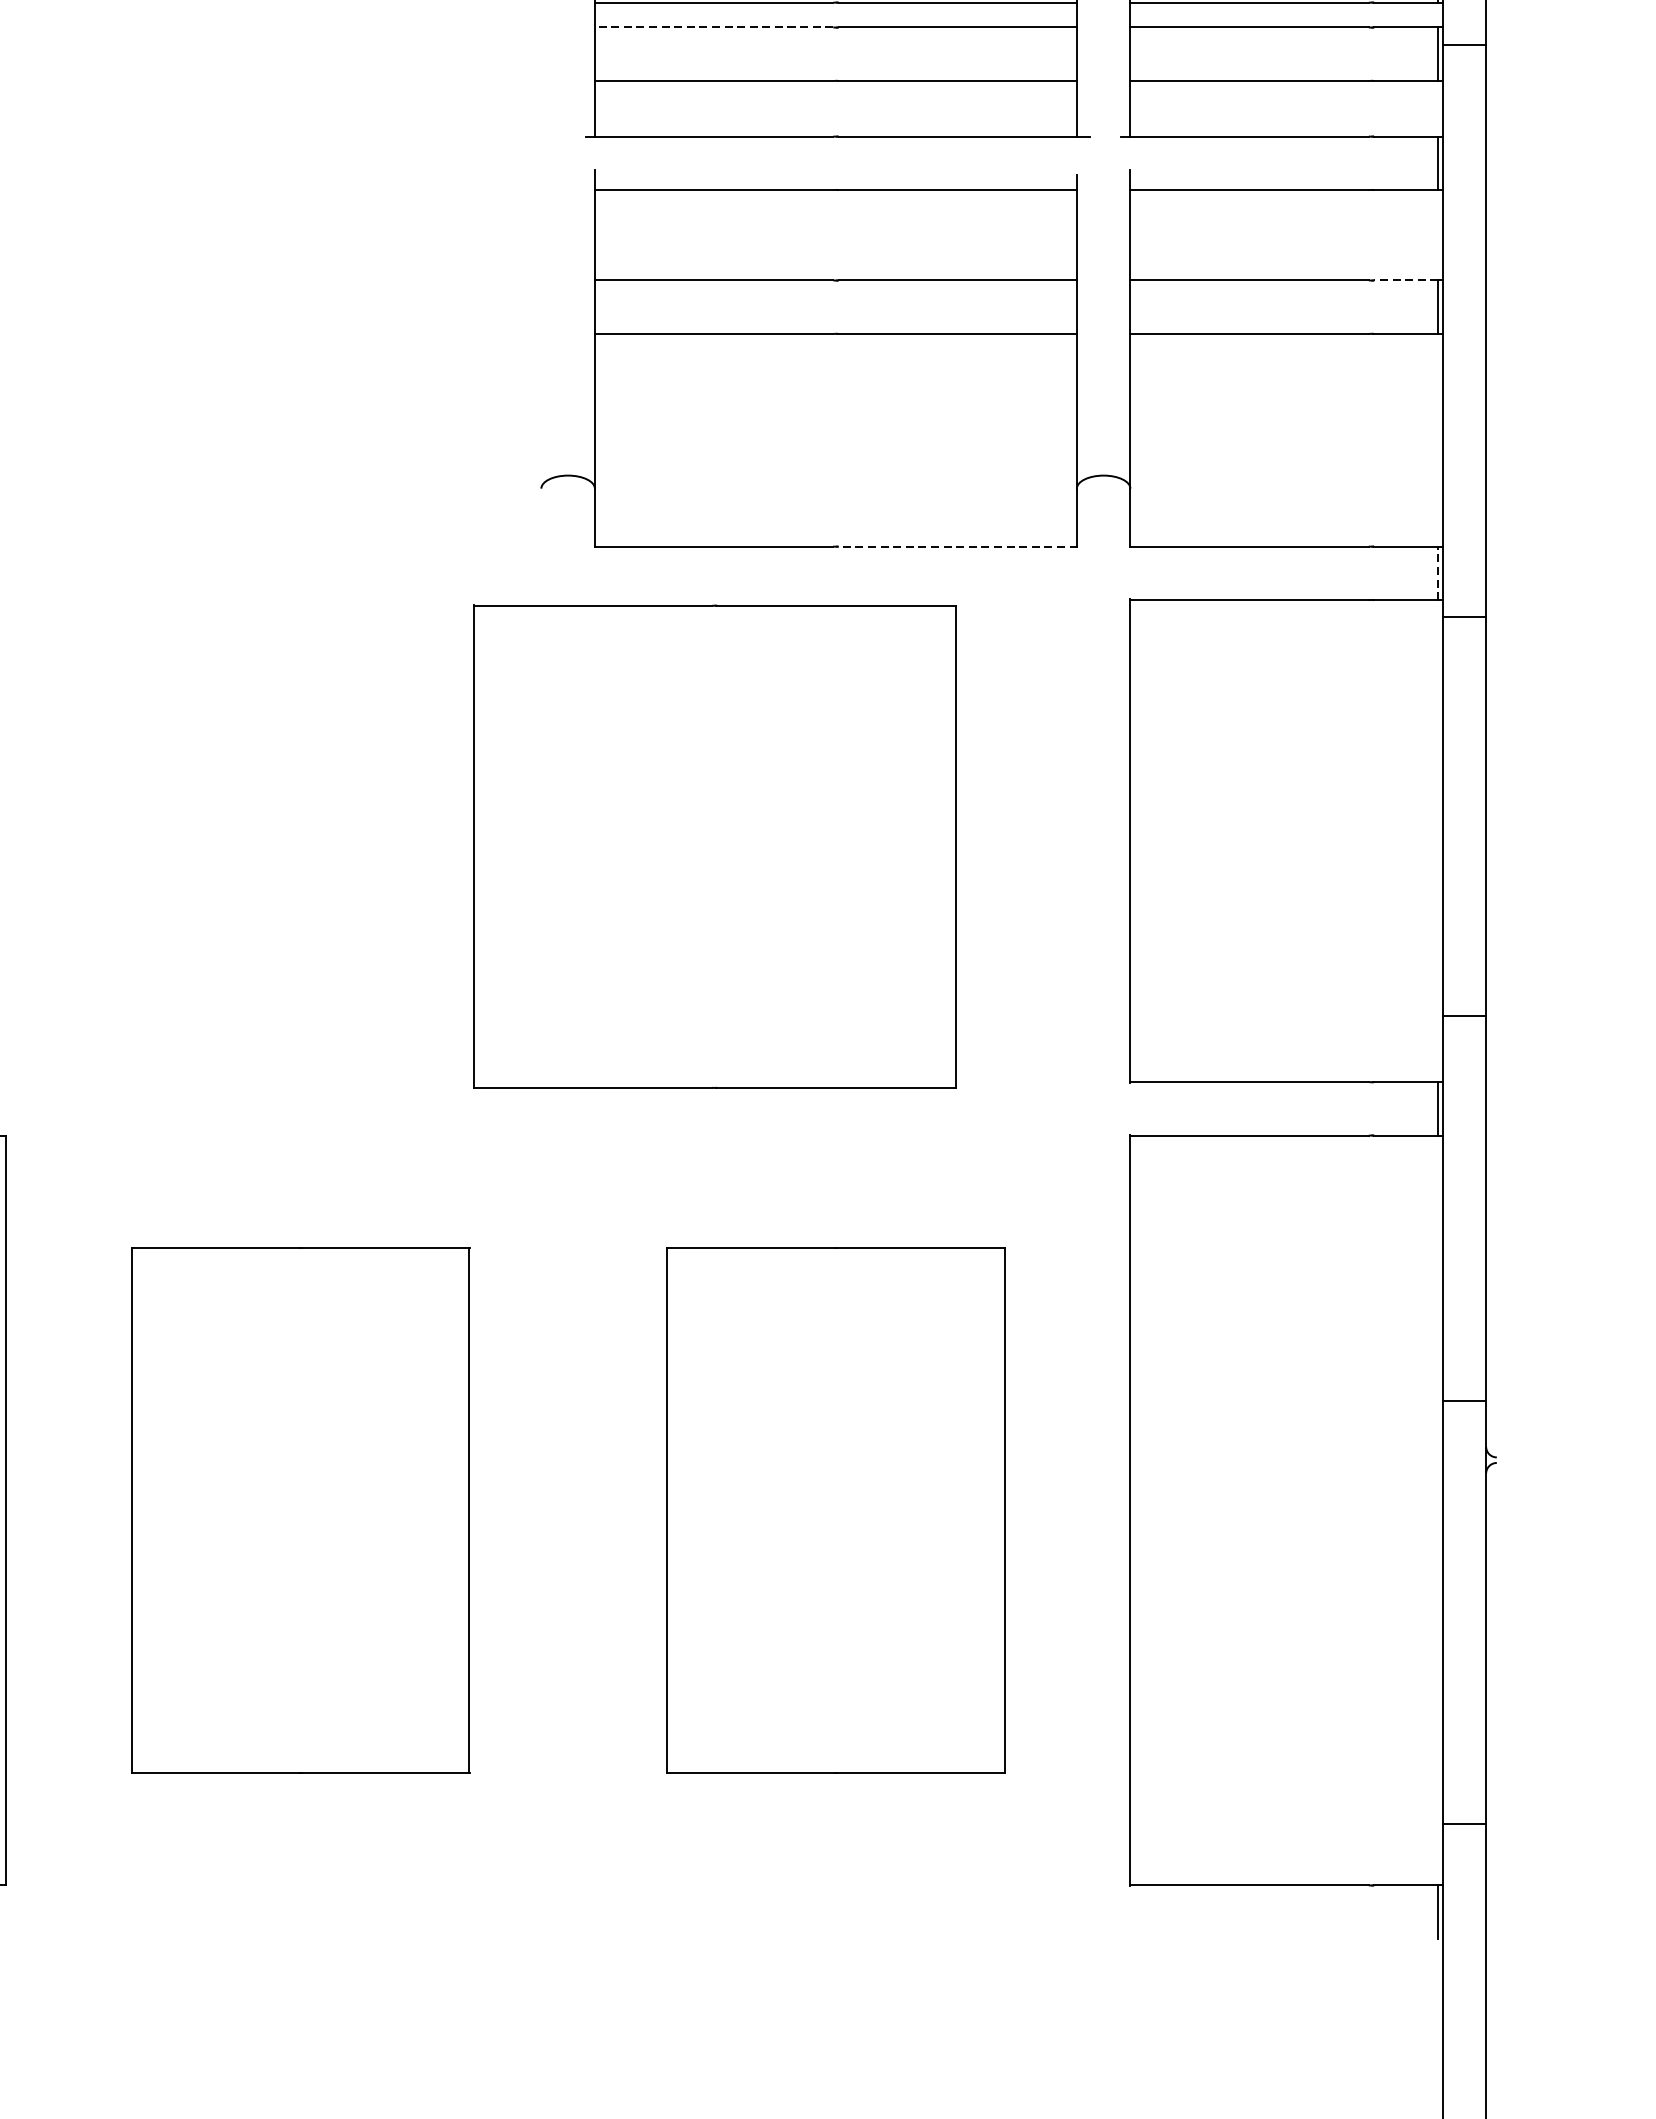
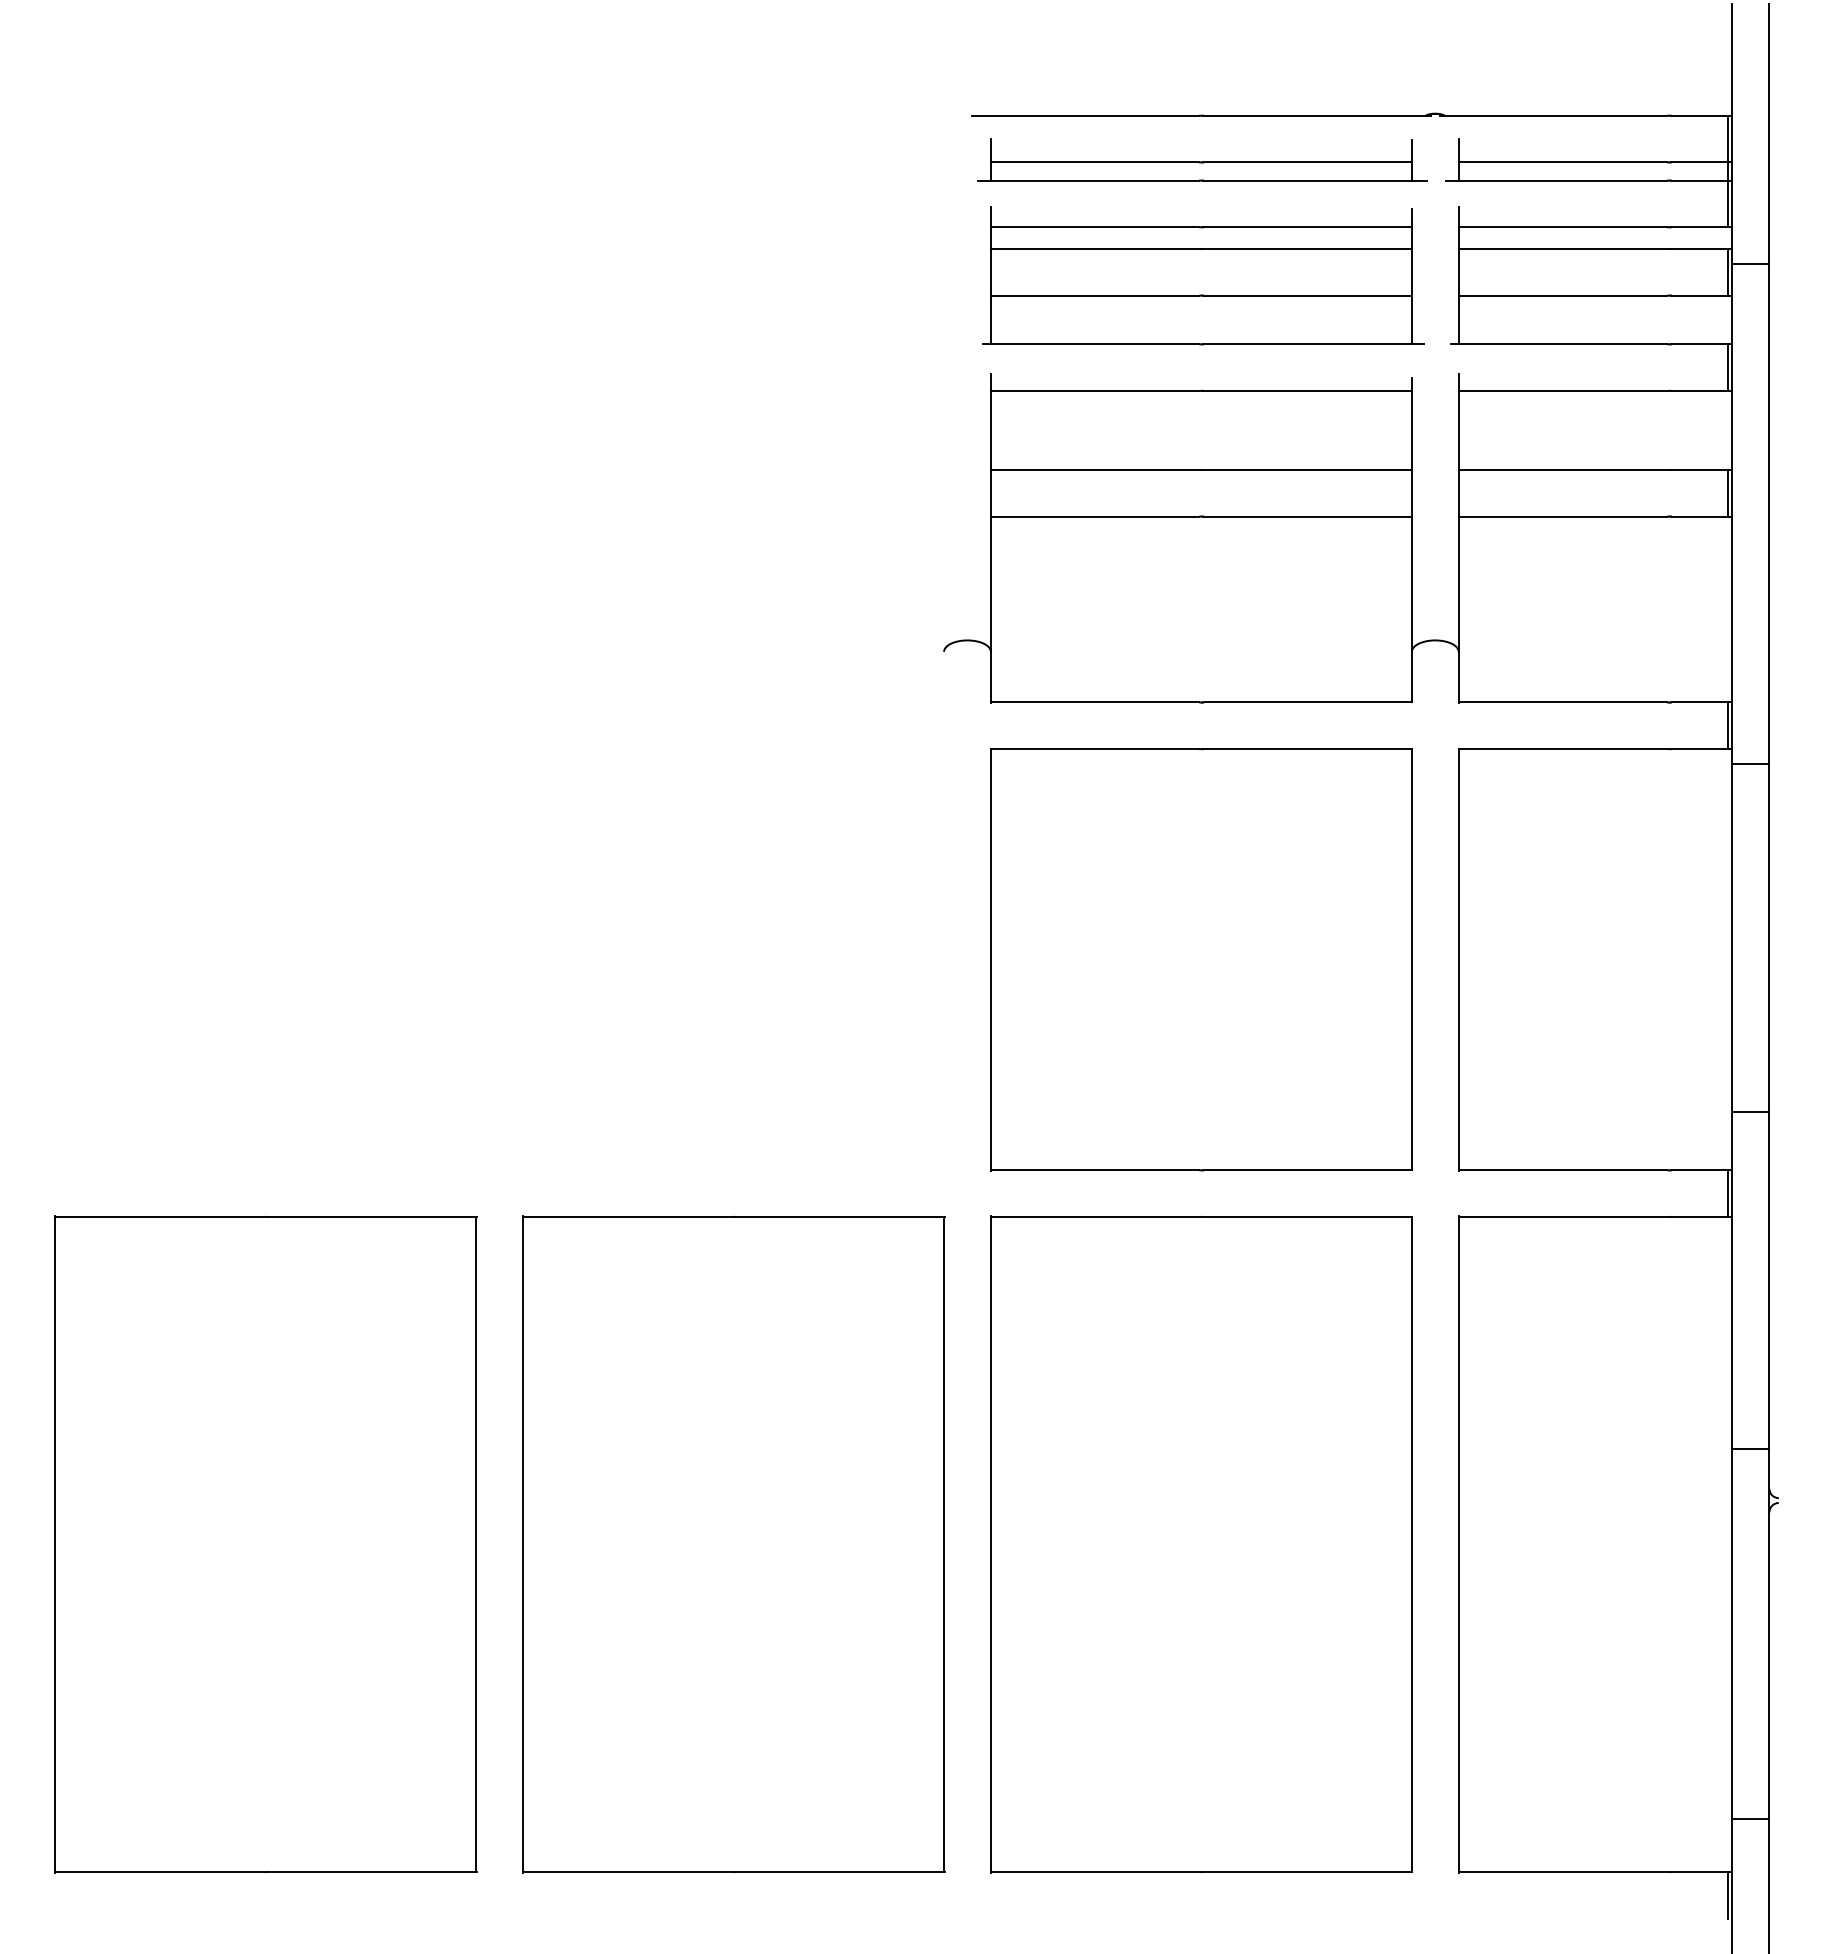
line: (713, 26) -> (1094, 248), dashed -> solid
line: (1406, 279) -> (1699, 469), dashed -> solid
line: (957, 546) -> (1307, 702), dashed -> solid
line: (1438, 572) -> (1727, 725), dashed -> solid
part: (714, 846) -> (1201, 959), moved
part: (300, 1510) -> (733, 1544), size x1.43
part: (836, 1510) -> (1201, 1544), size x1.43

